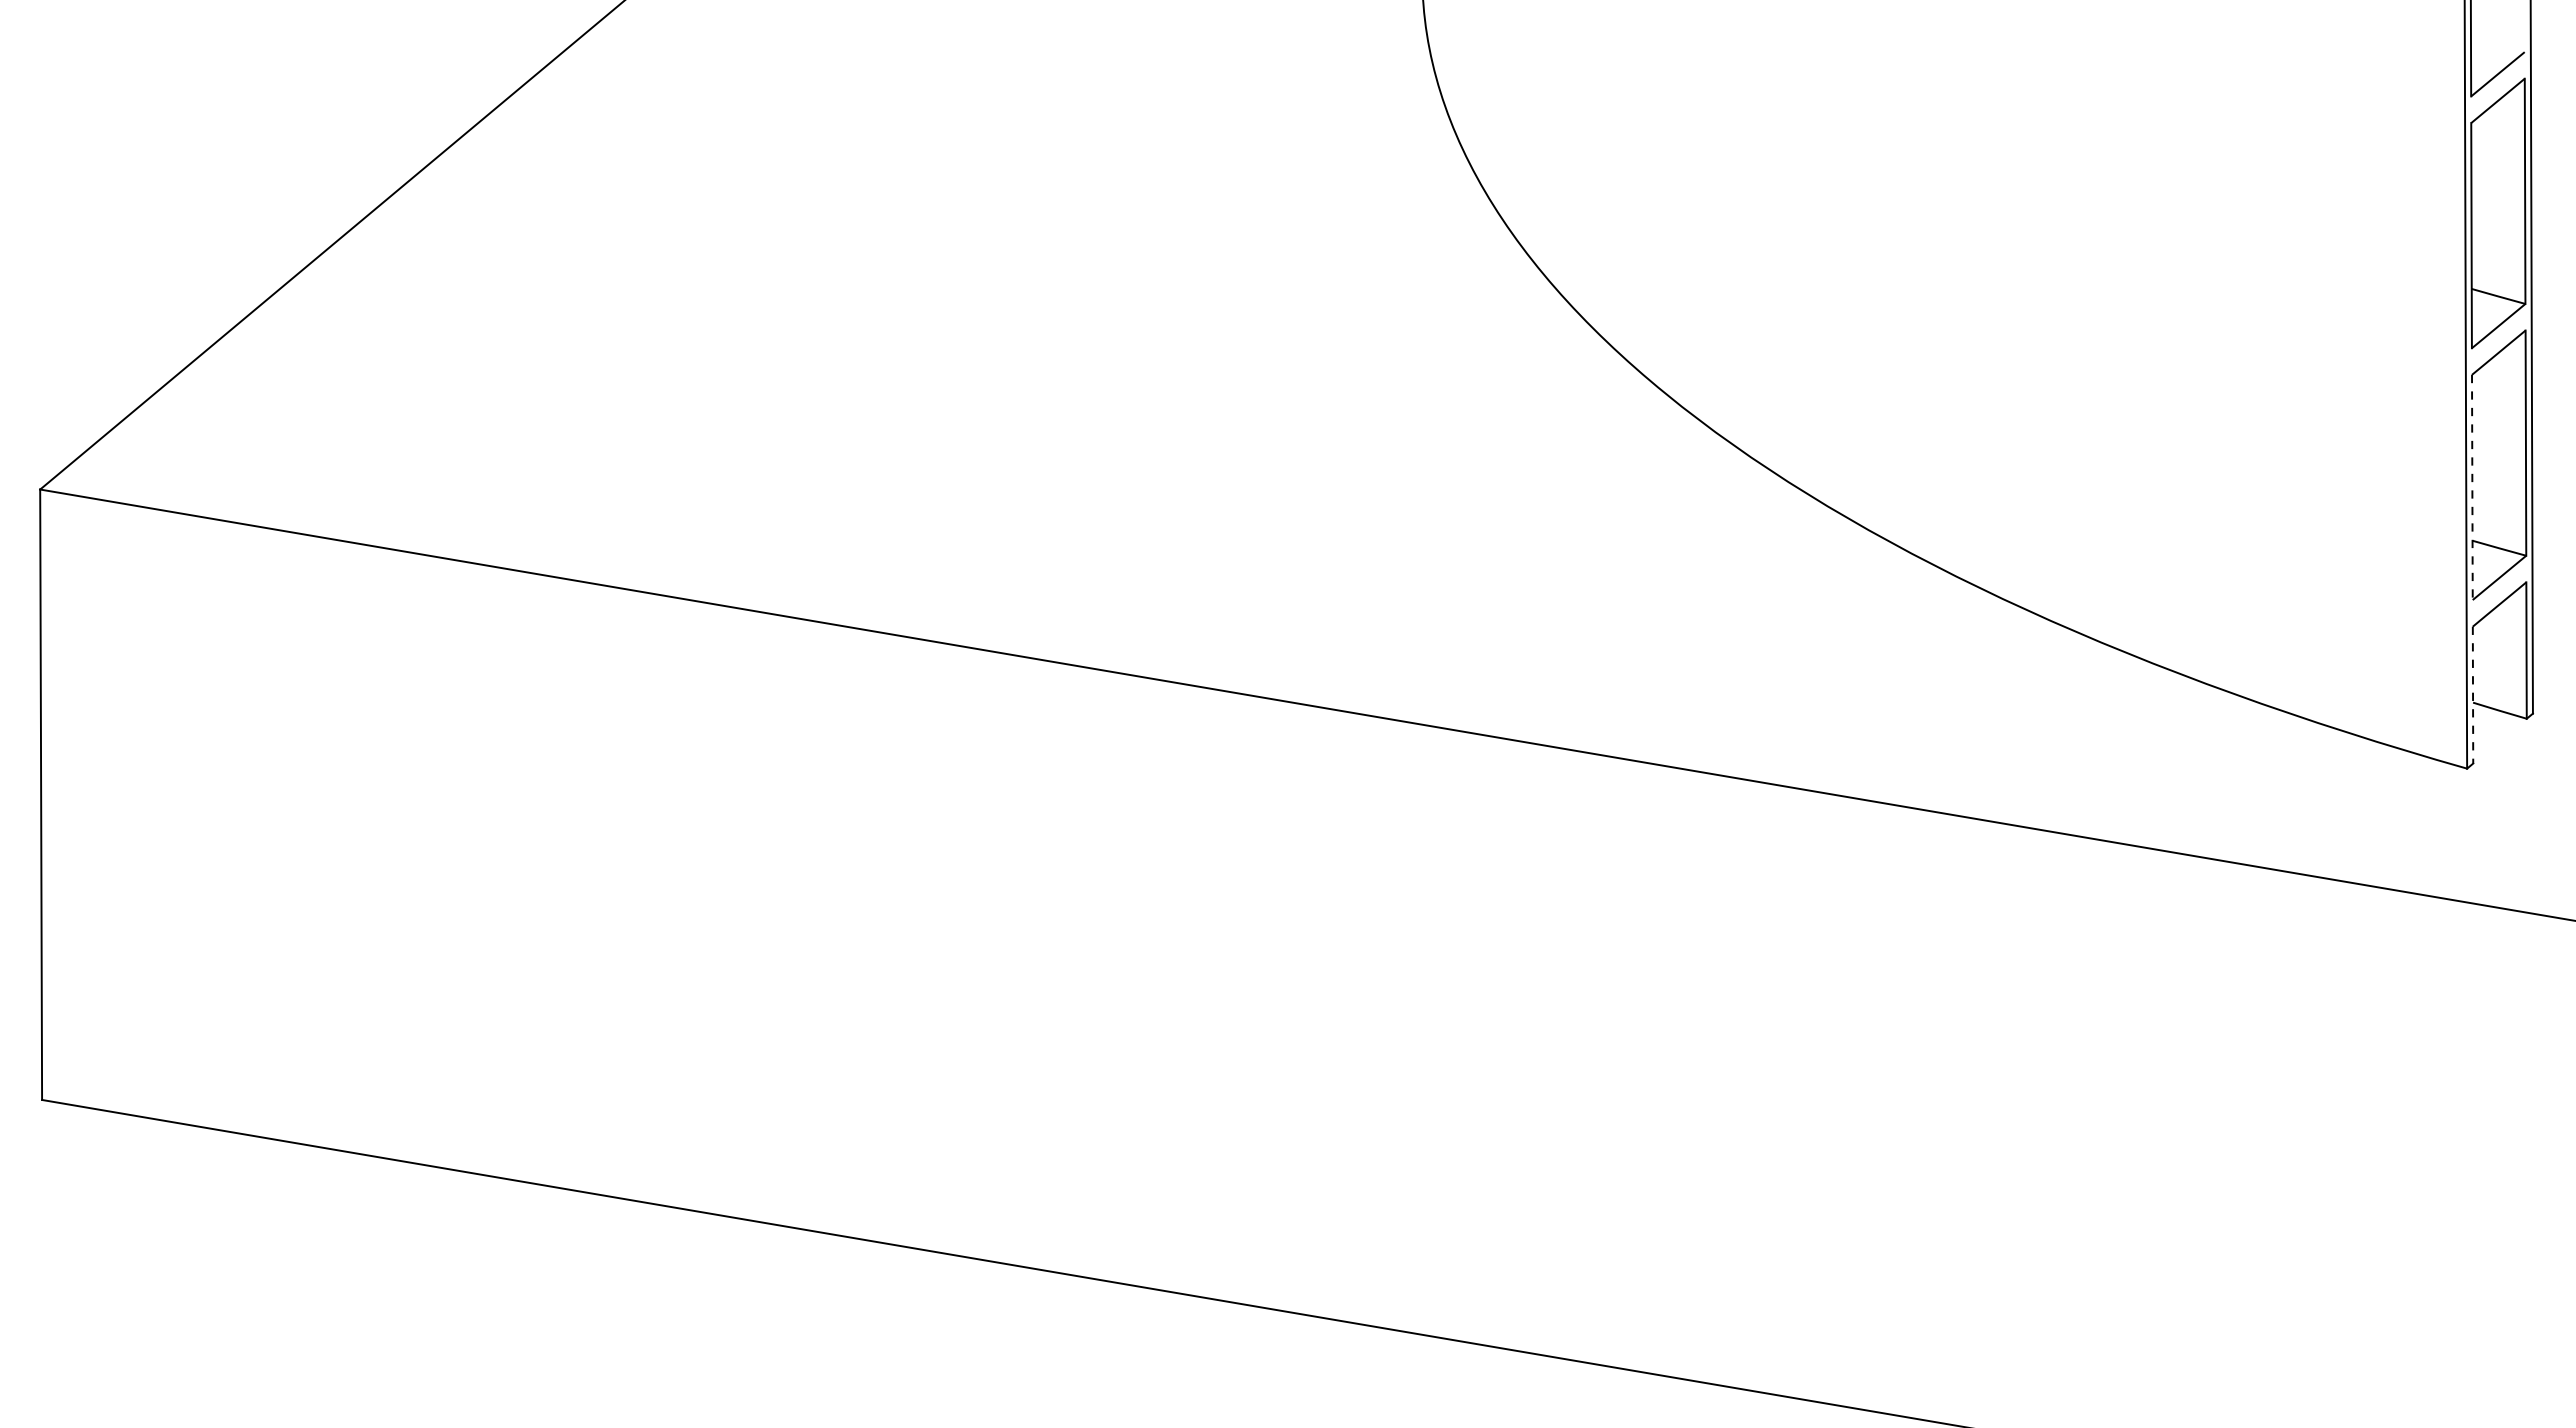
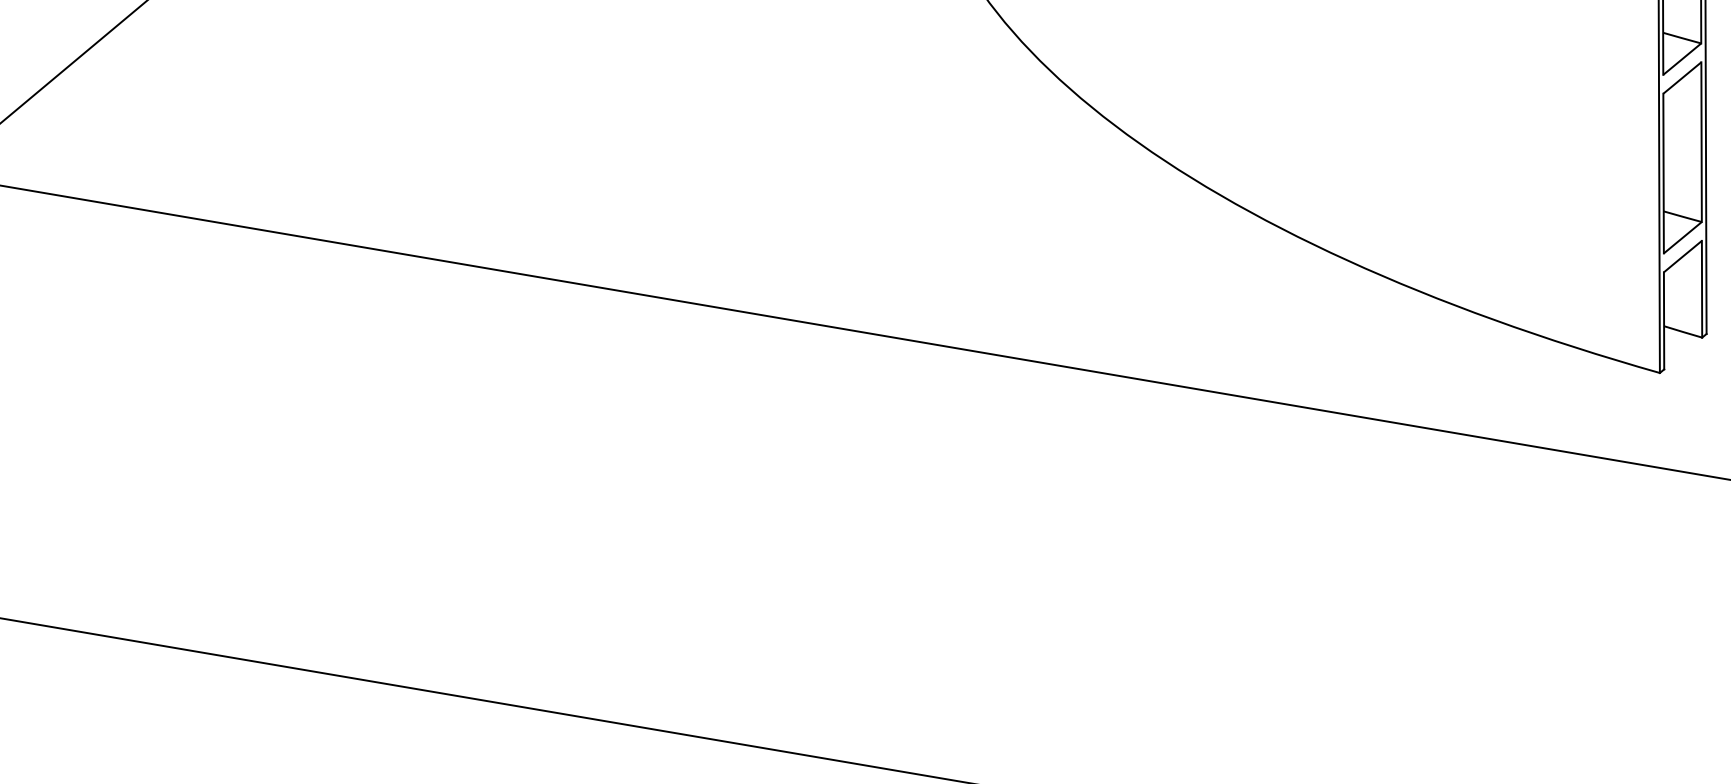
line: (2472, 487) -> (1663, 173), dashed -> solid
line: (2473, 695) -> (1664, 321), dashed -> solid

